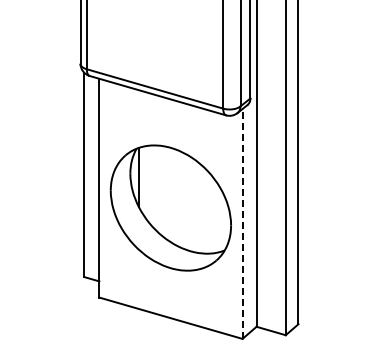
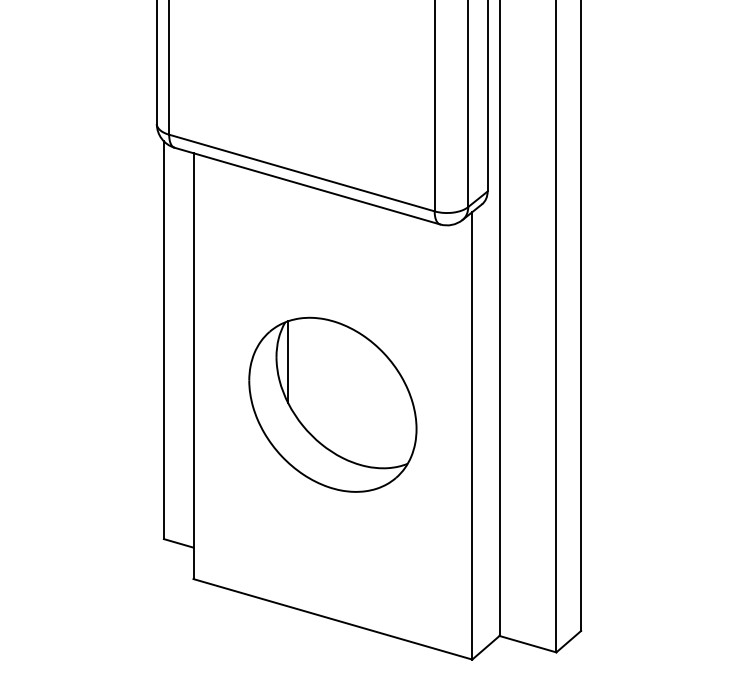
part: (170, 207) -> (332, 403), size x0.71
line: (242, 223) -> (472, 434), dashed -> solid

